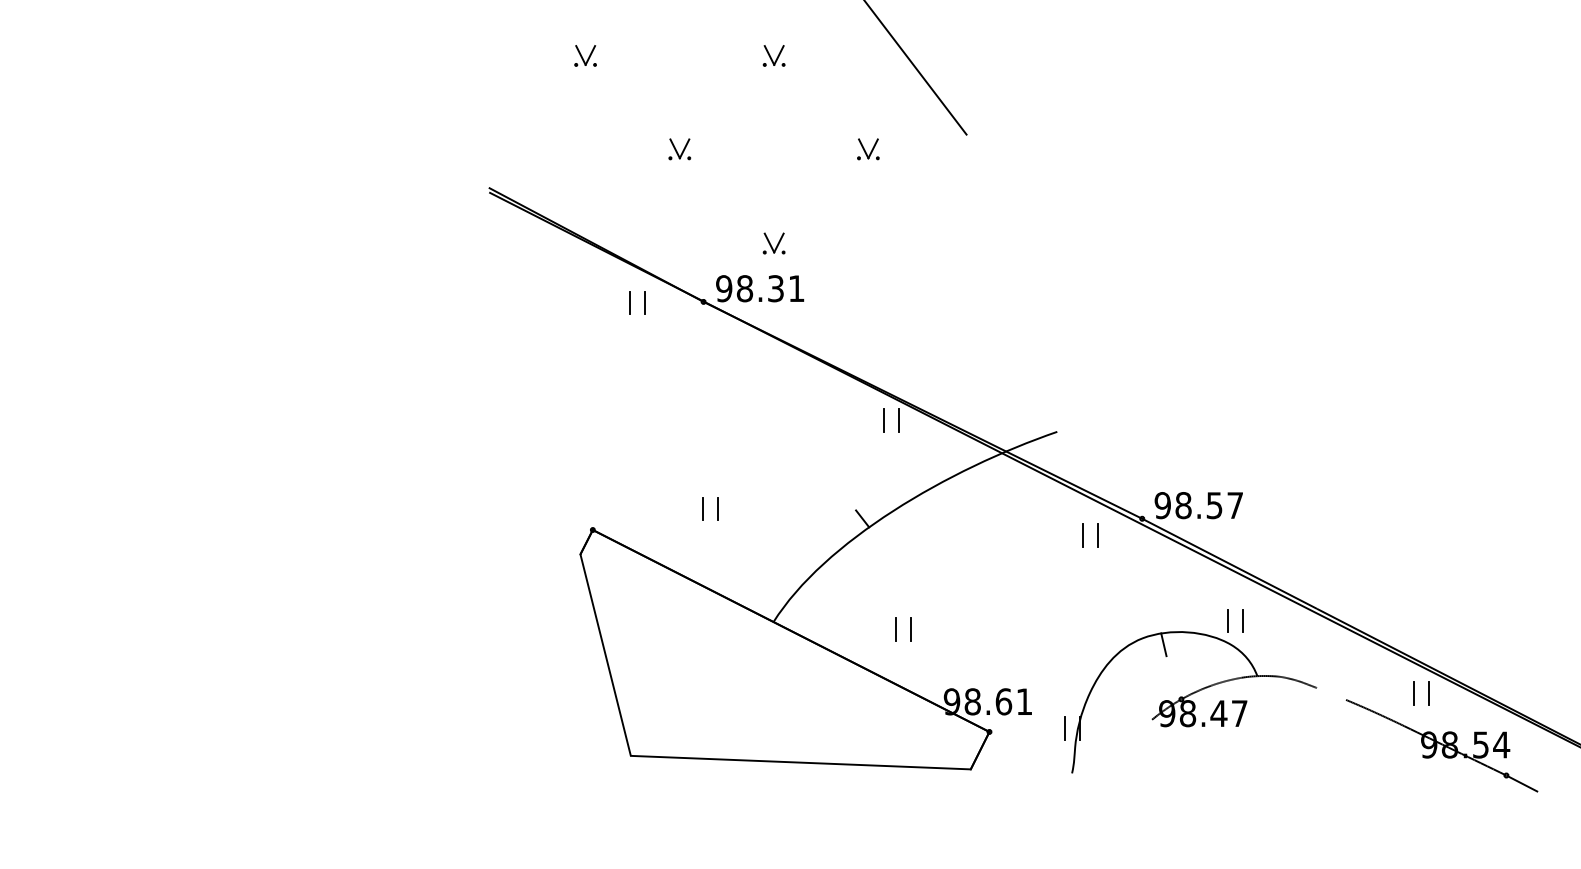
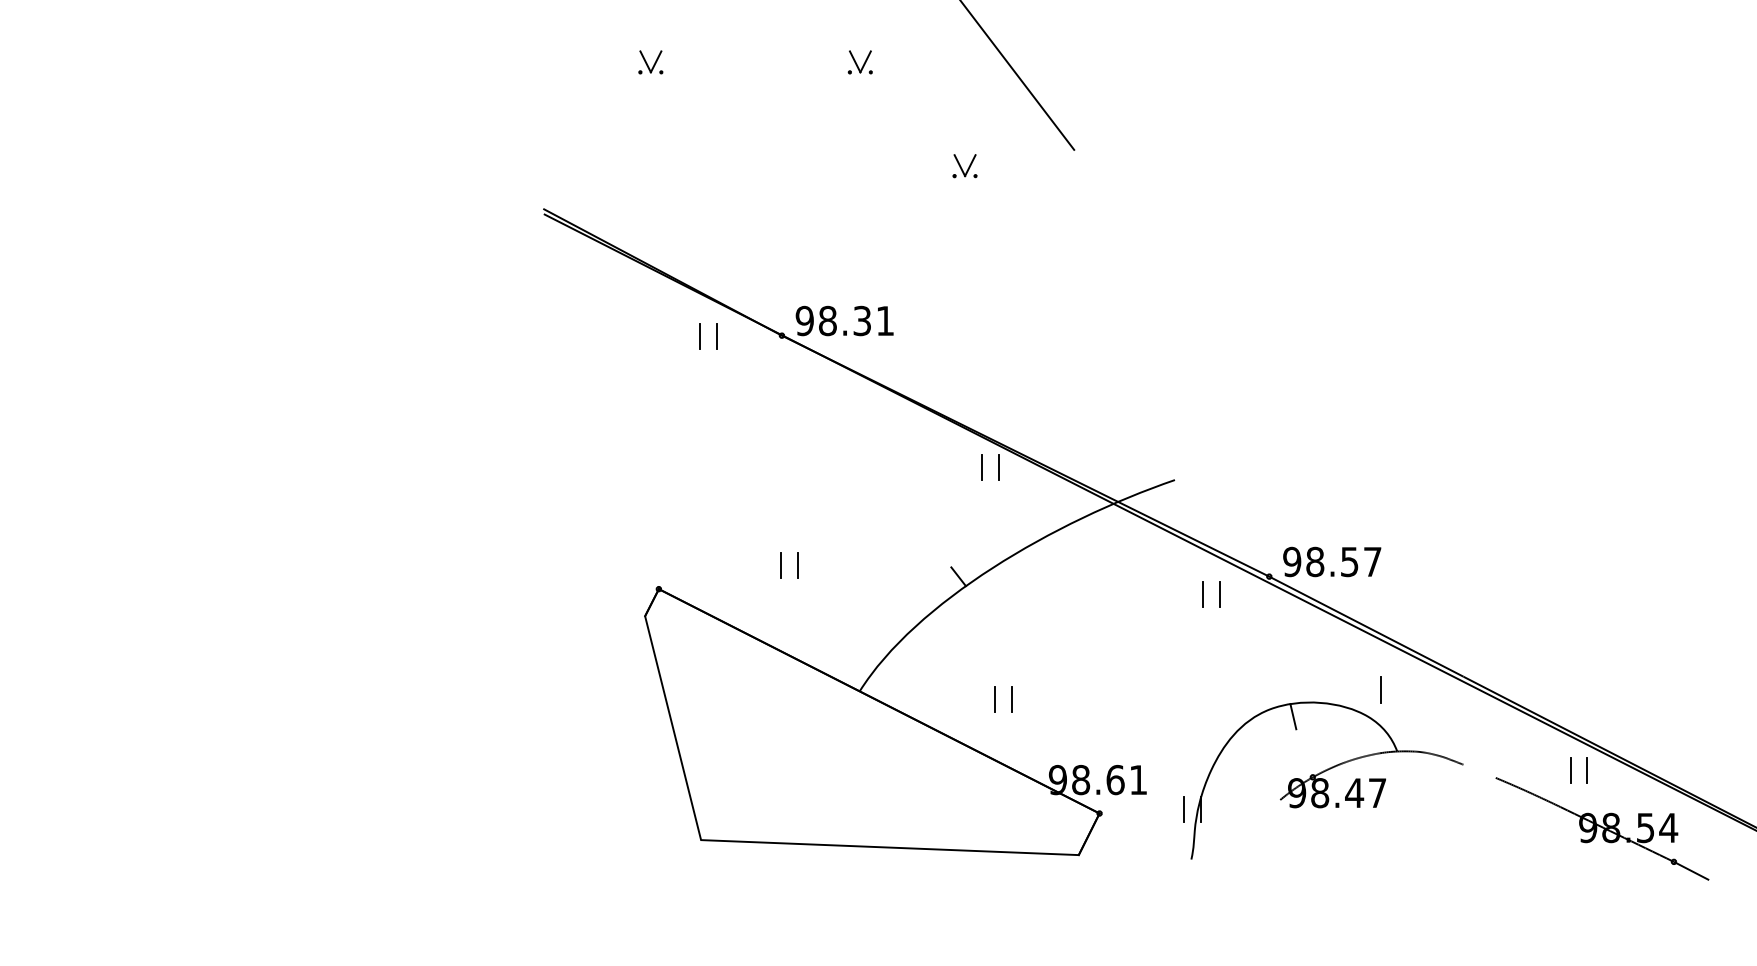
part: (679, 149) -> (755, 166), removed
part: (773, 243) -> (859, 270), removed
line: (1227, 620) -> (1364, 689), removed

